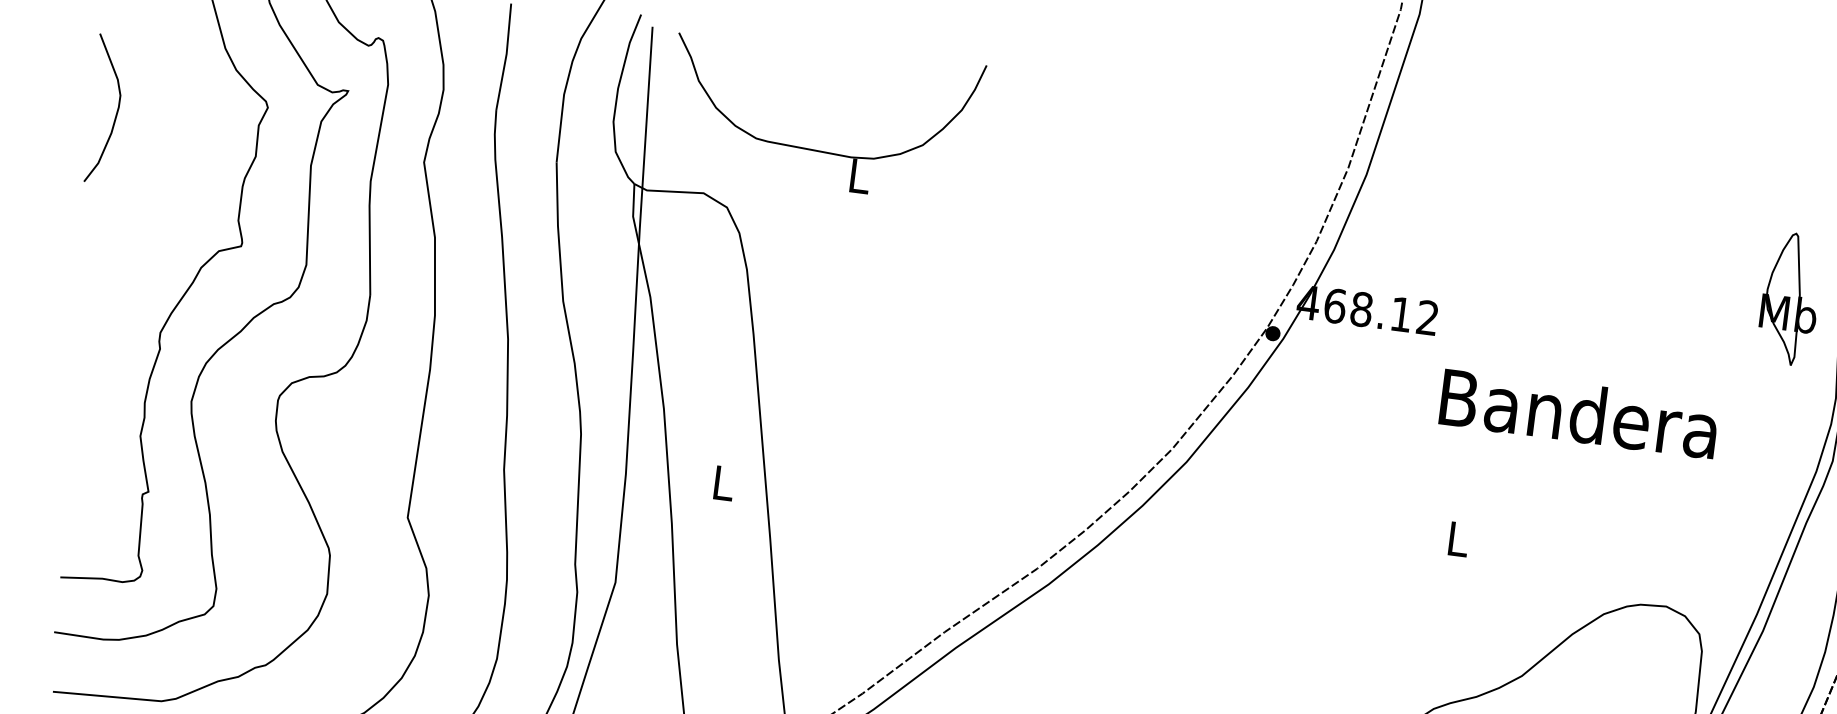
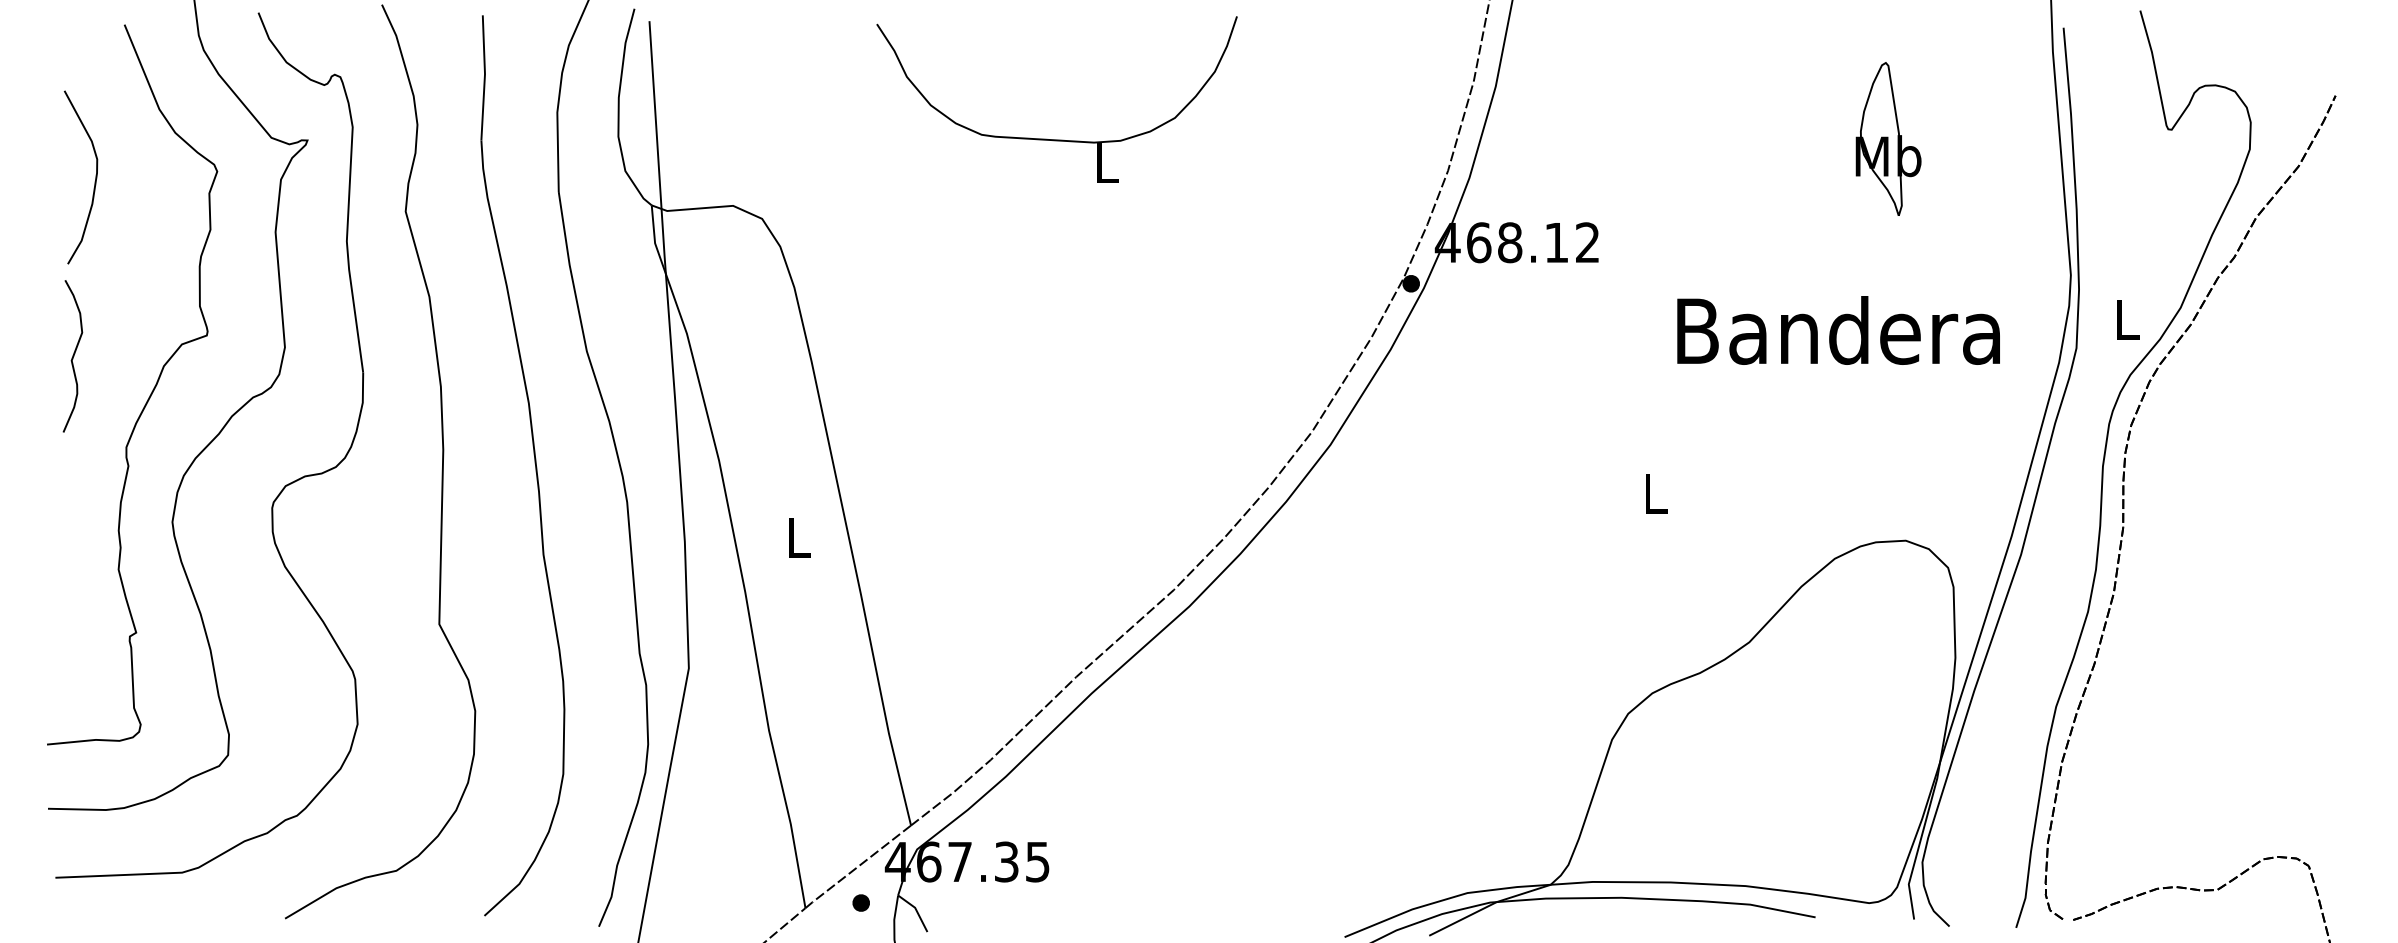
curve: (115, 114) -> (94, 181), moved
part: (819, 150) -> (1056, 139), moved
curve: (124, 249) -> (72, 356), added
part: (1790, 298) -> (1888, 138), moved
text: (1579, 413) -> (1838, 330), moved

